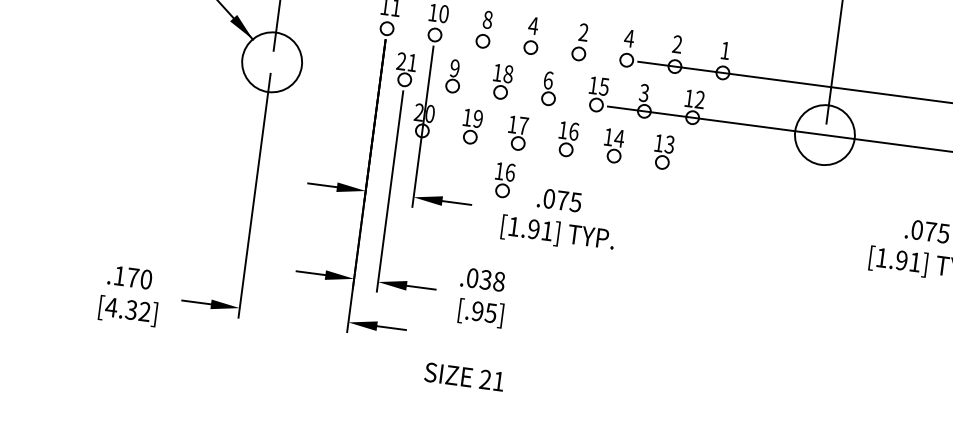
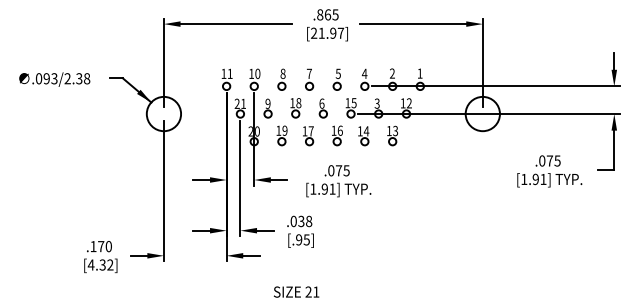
text: (533, 25) -> (309, 73), 4 -> 7
text: (582, 31) -> (337, 73), 2 -> 5
part: (504, 180) -> (304, 163), removed
text: (464, 375) -> (296, 291), moved

